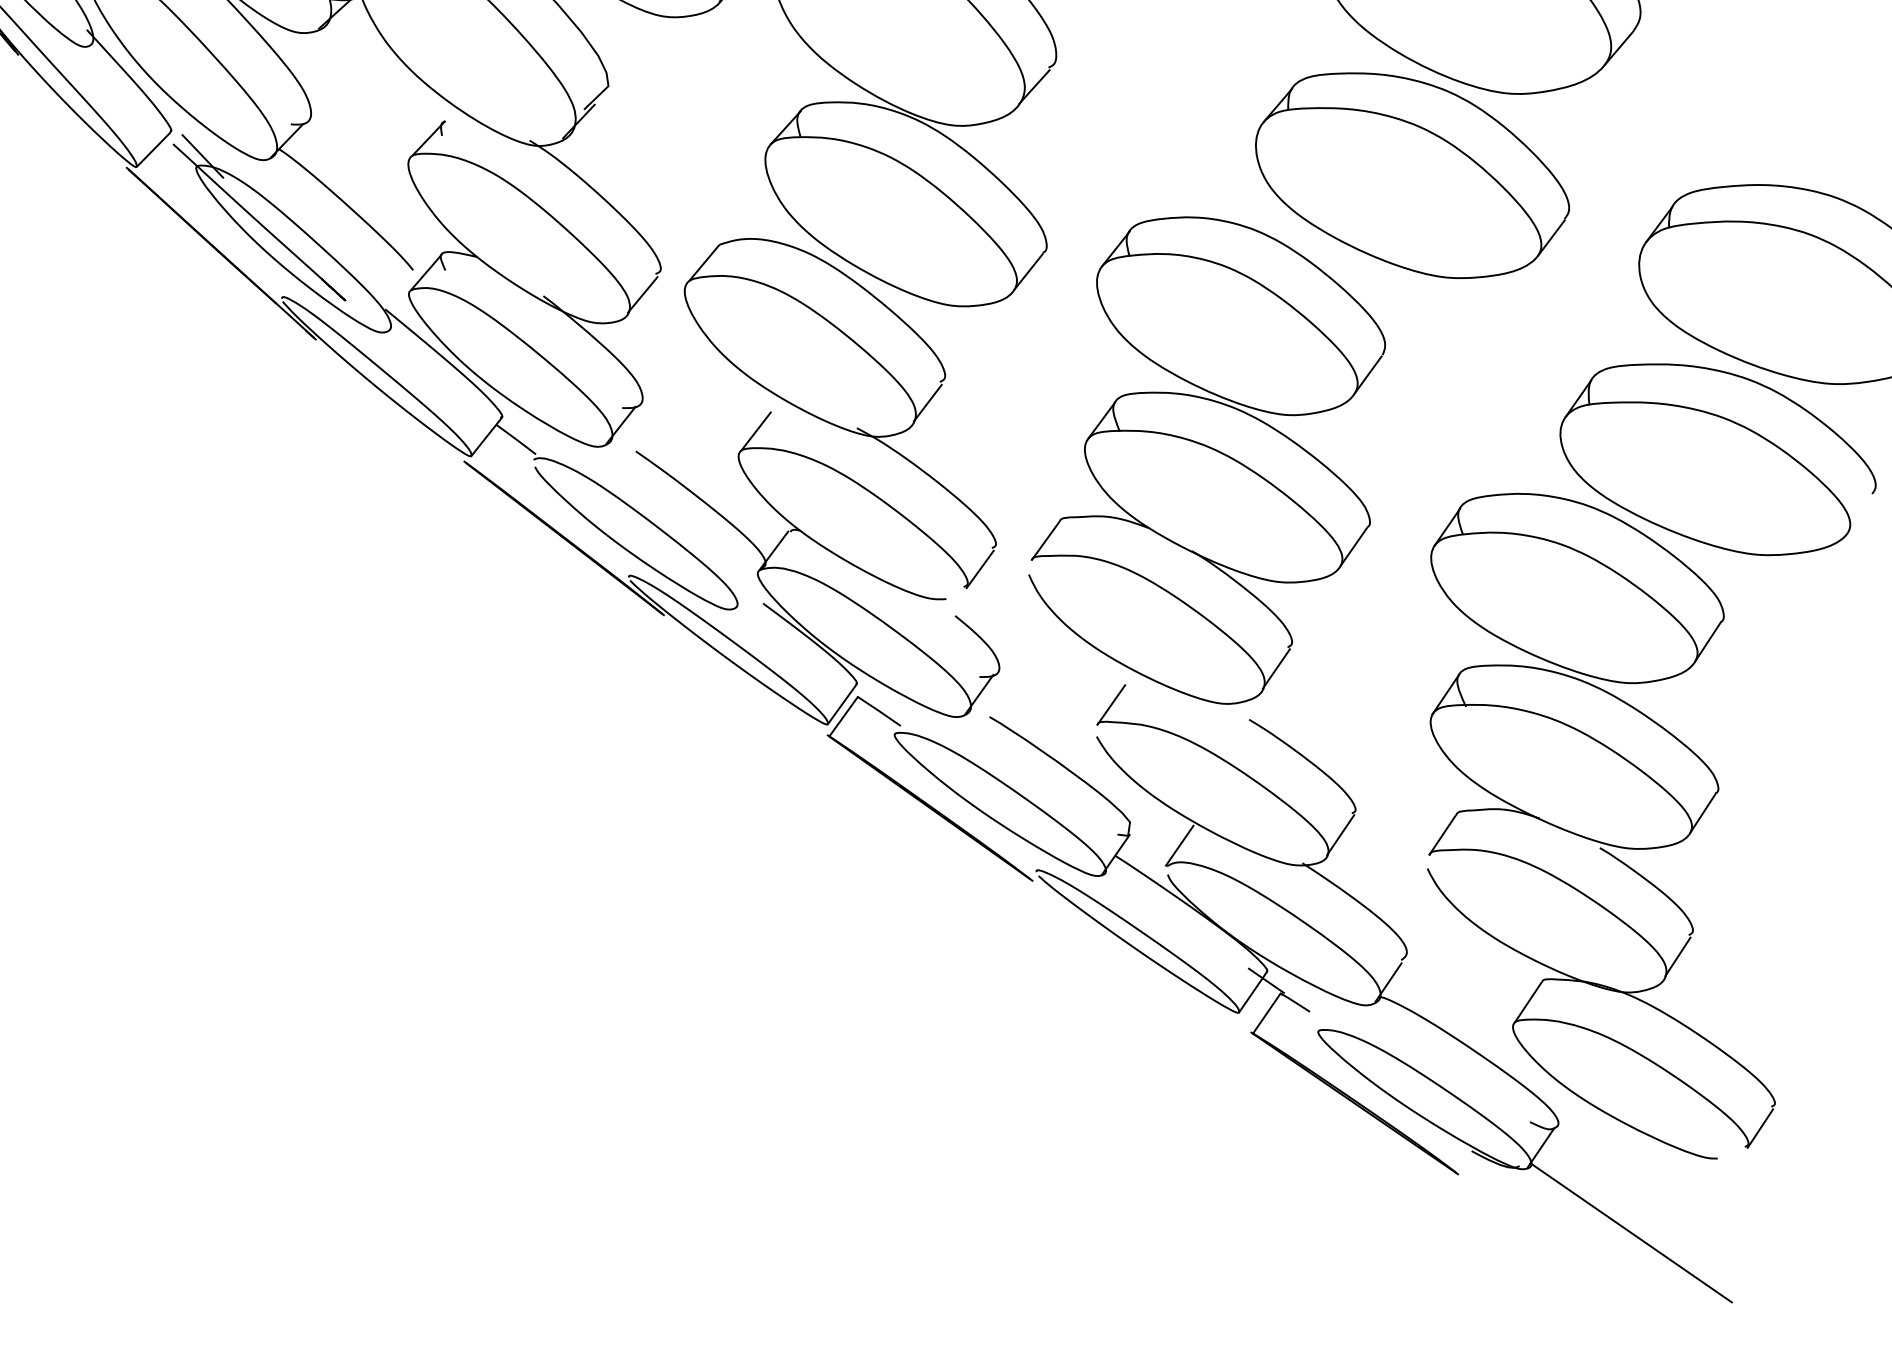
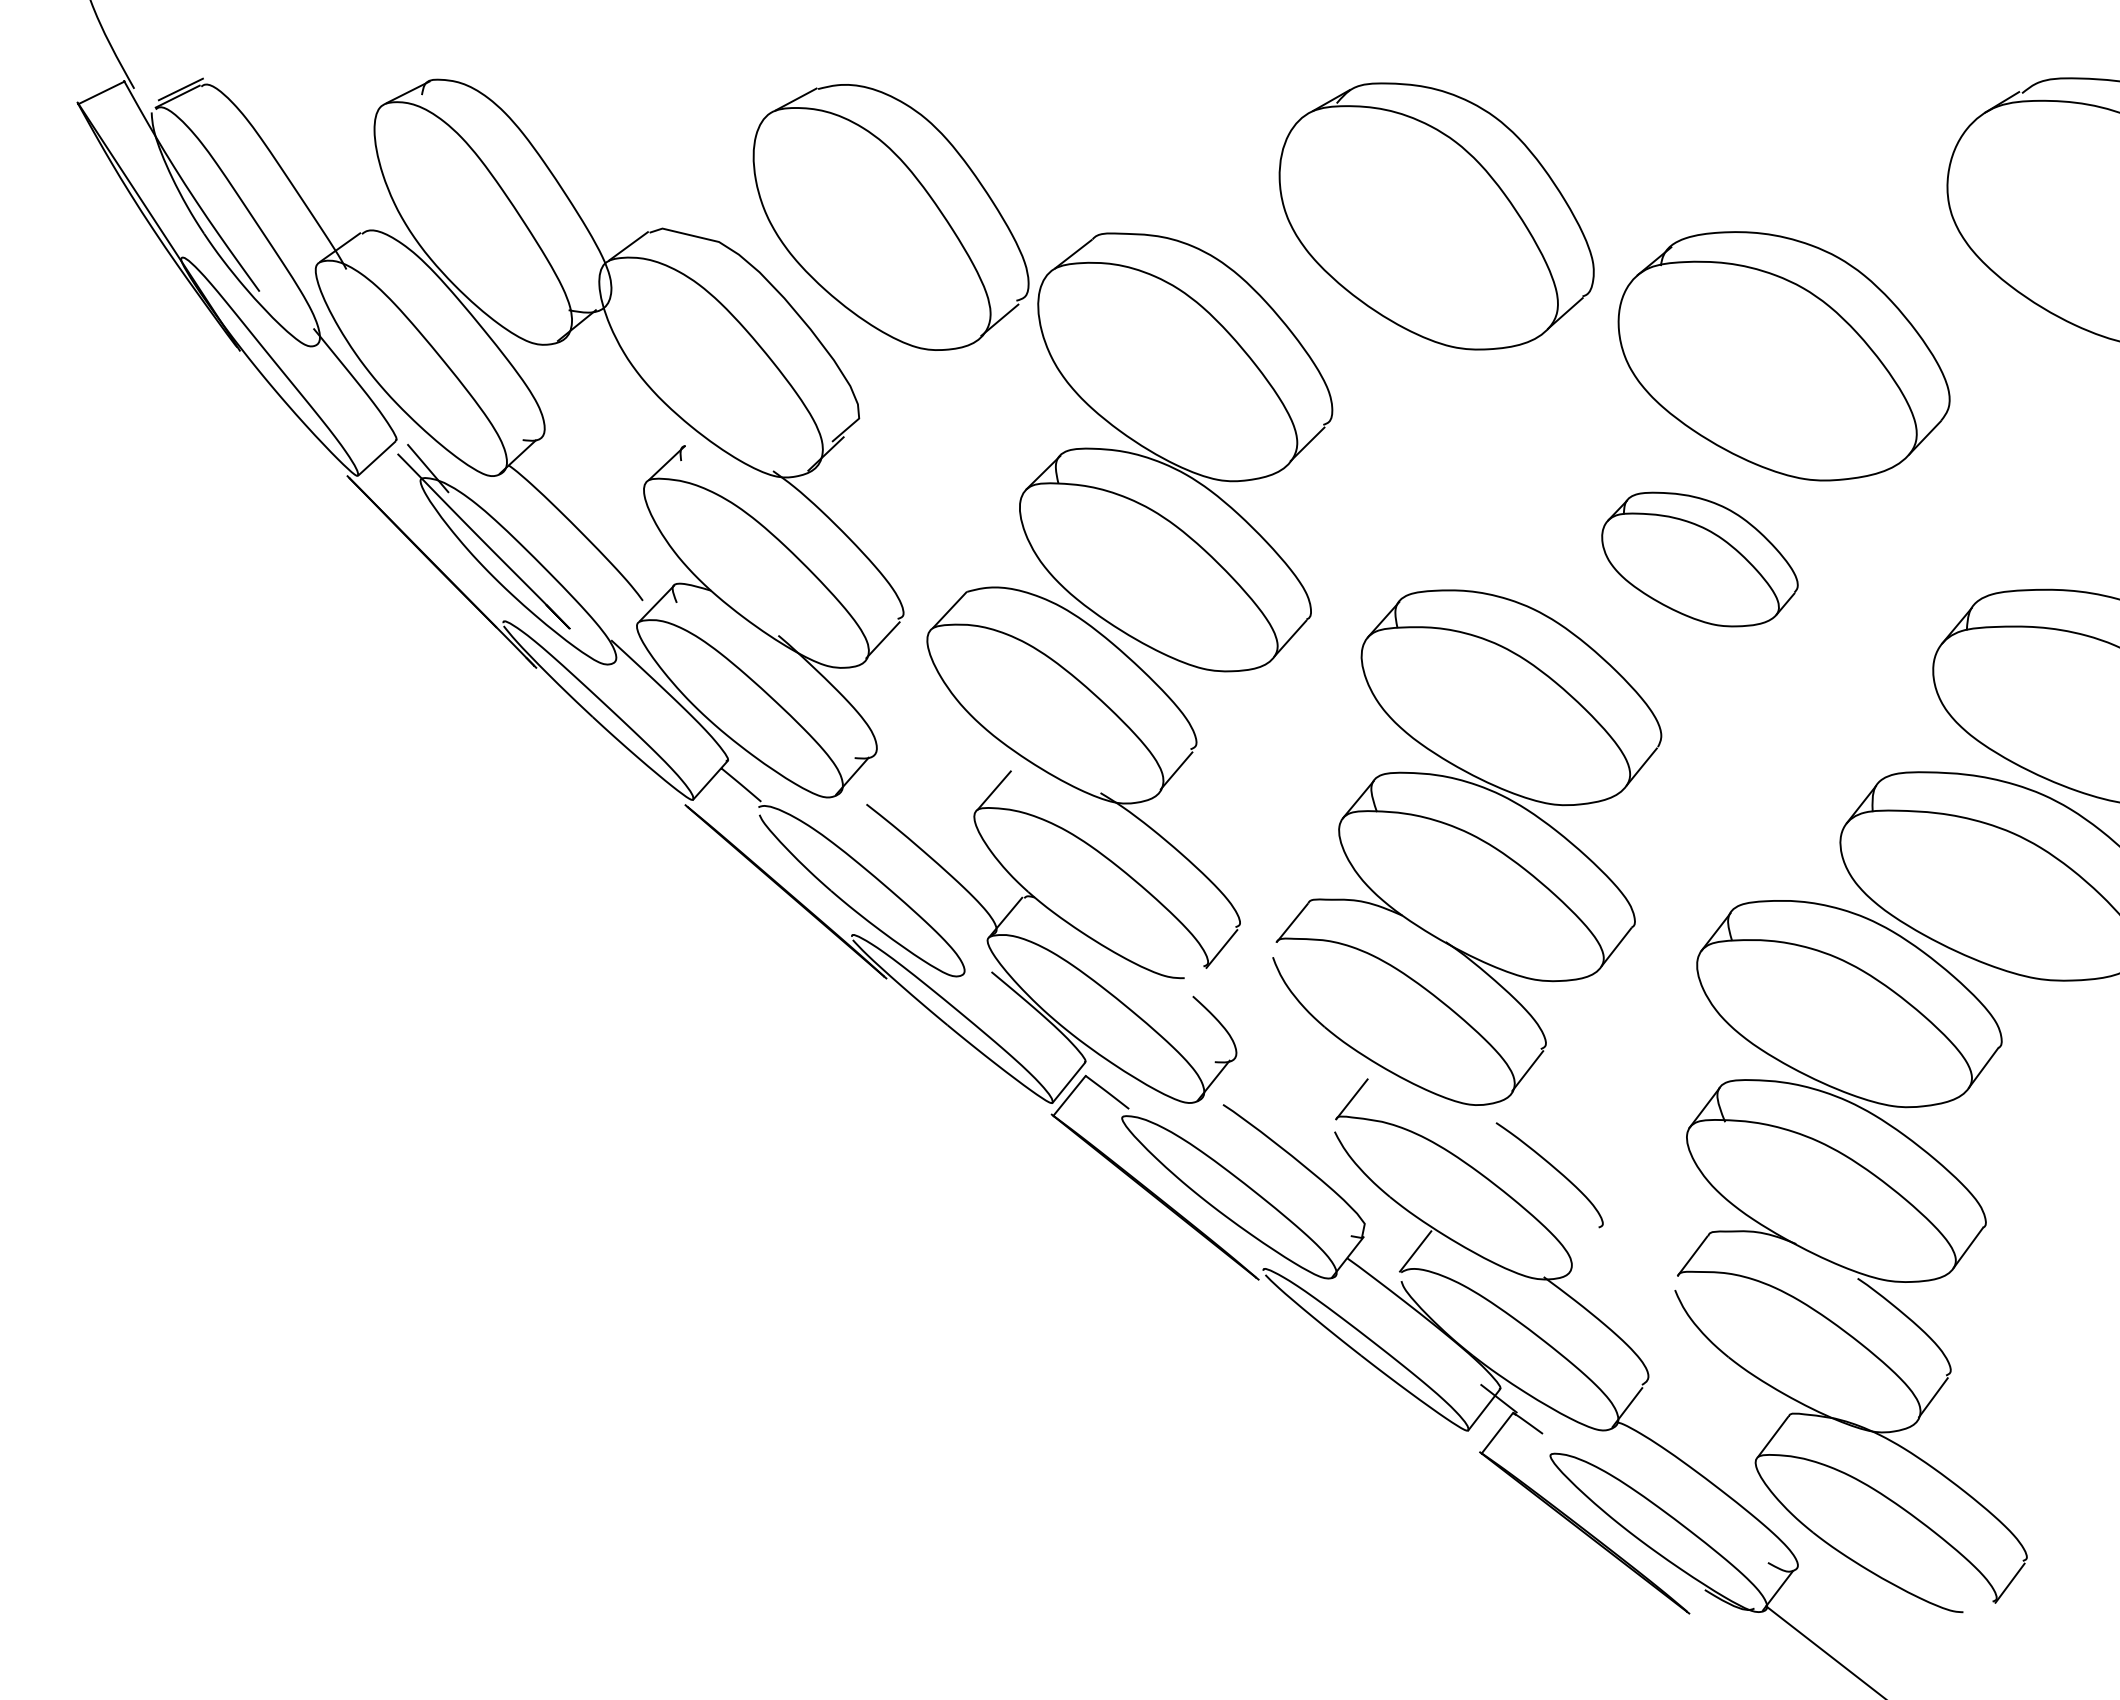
part: (1411, 175) -> (1699, 559), size x0.6
line: (1340, 834) -> (1585, 1249), removed

